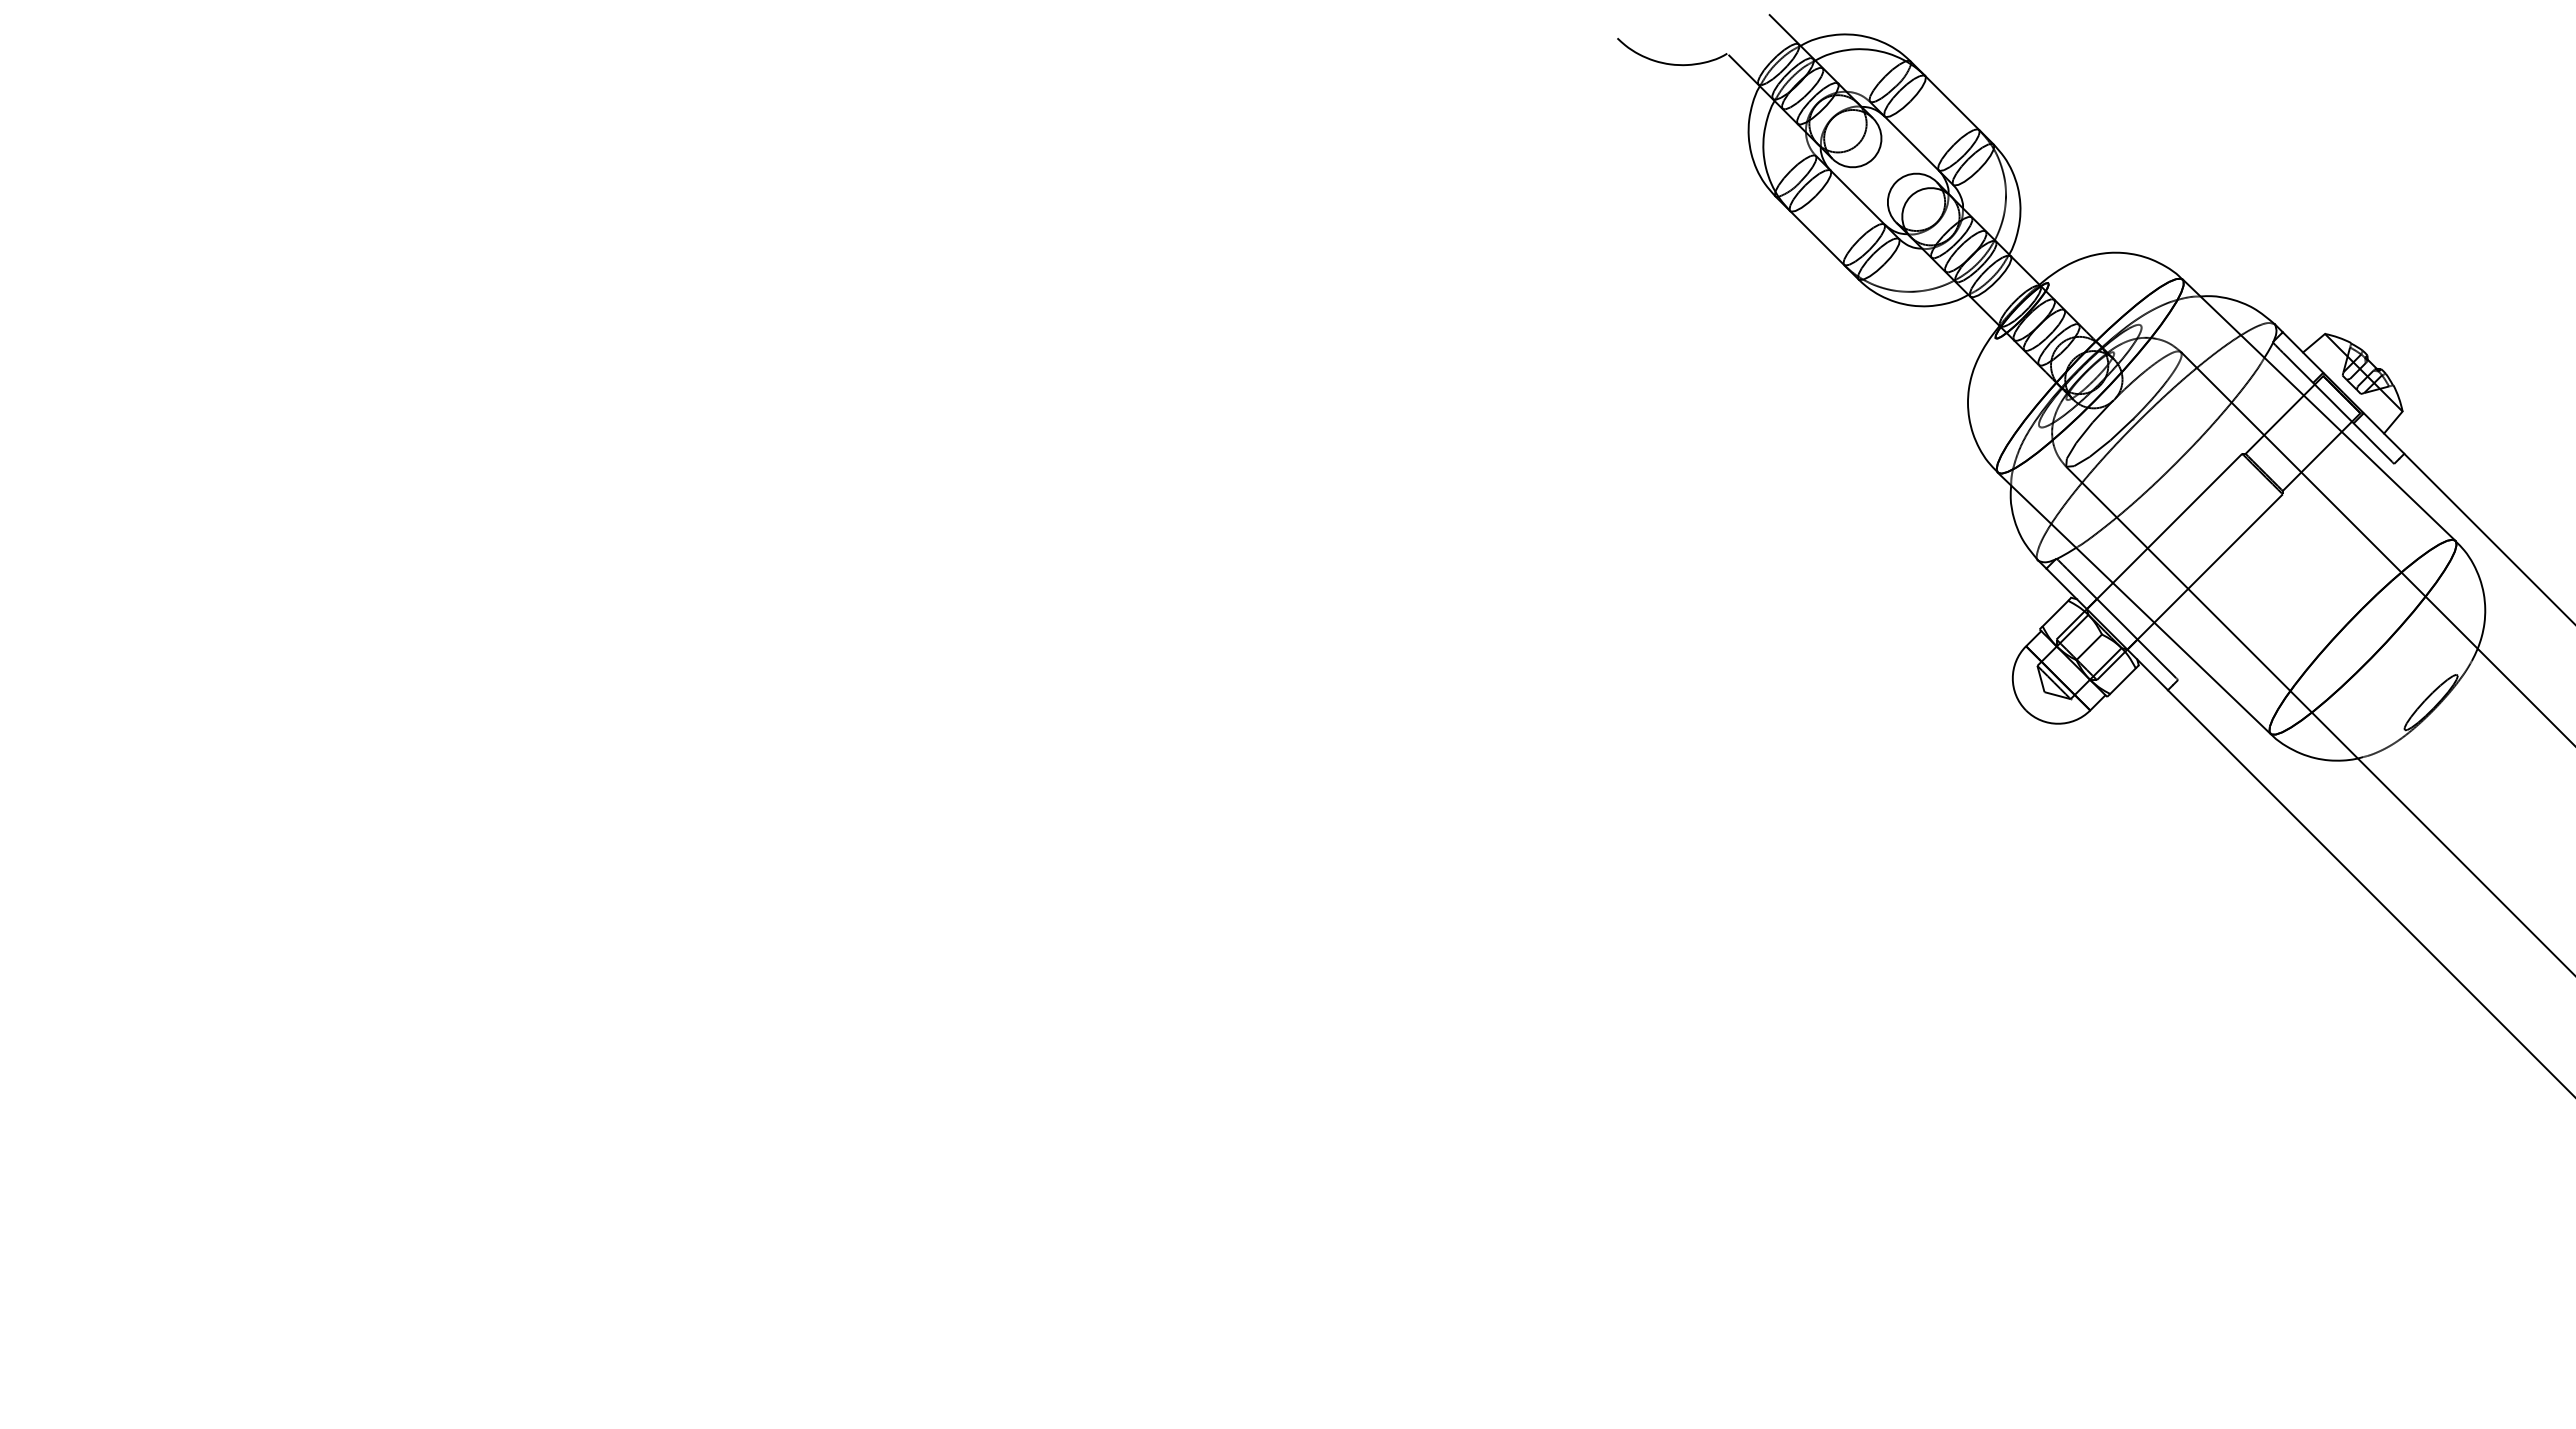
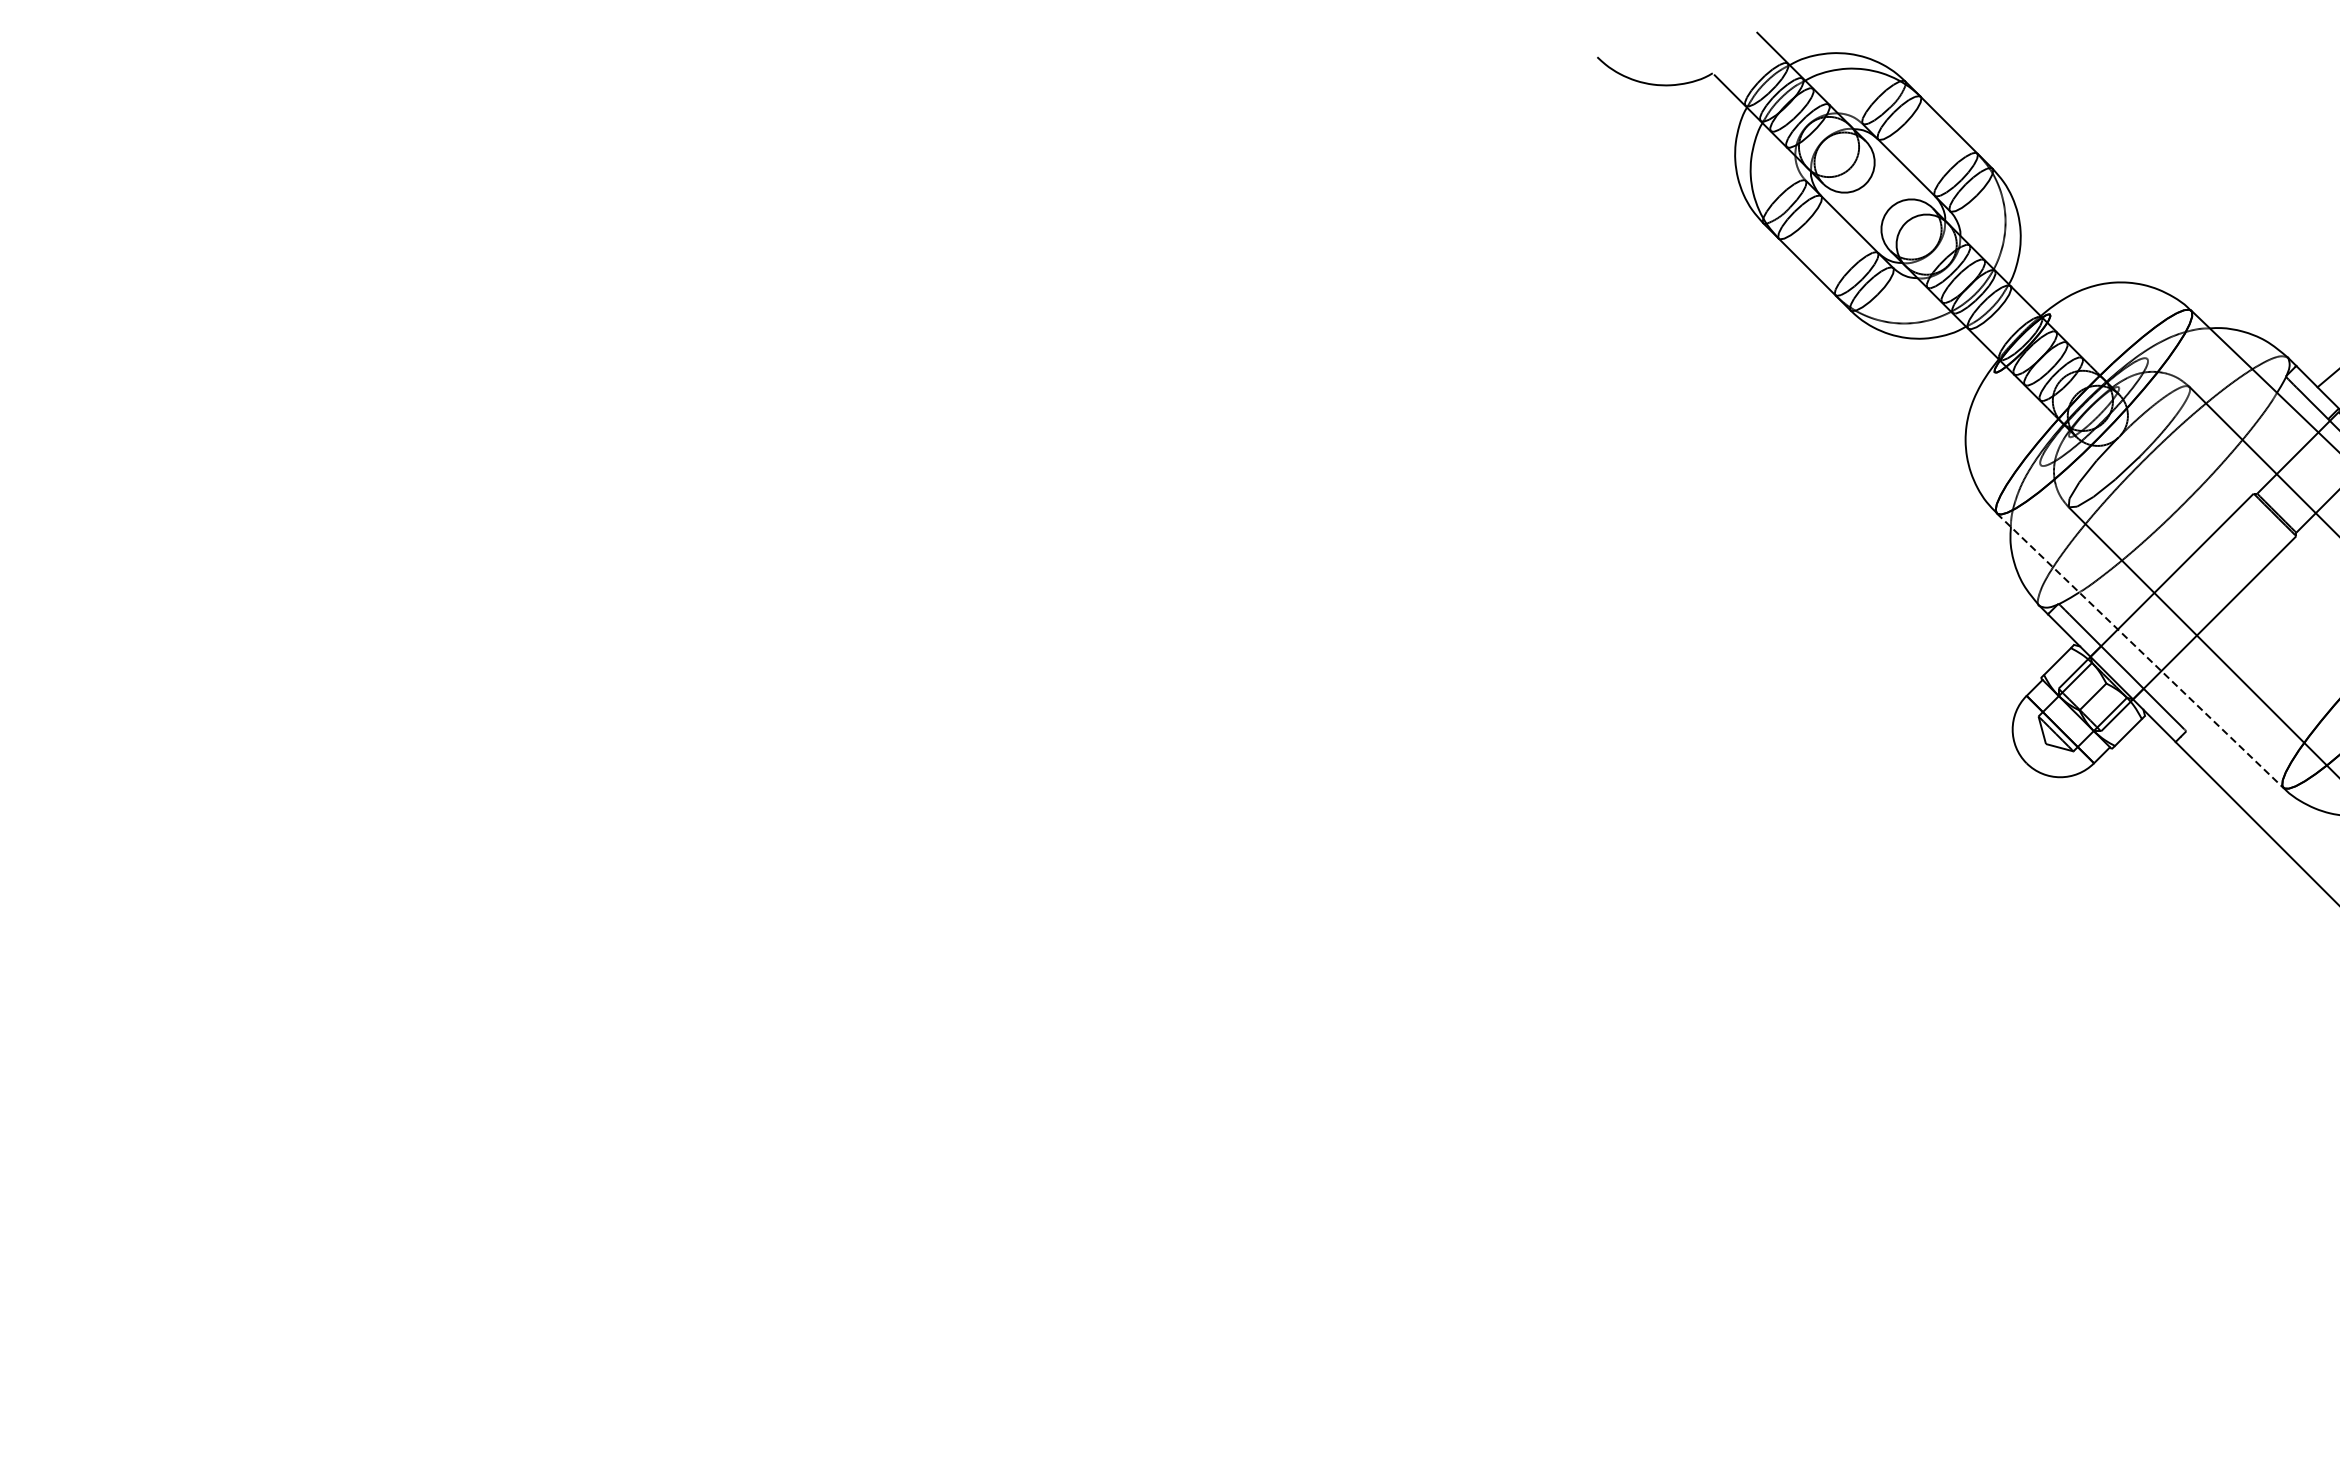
line: (2134, 603) -> (2140, 650), solid -> dashed

